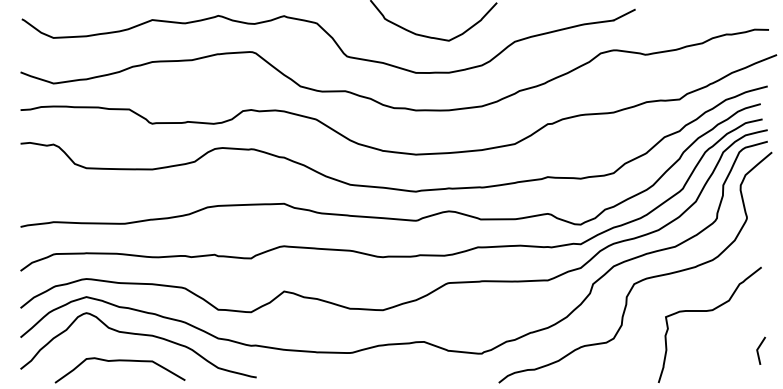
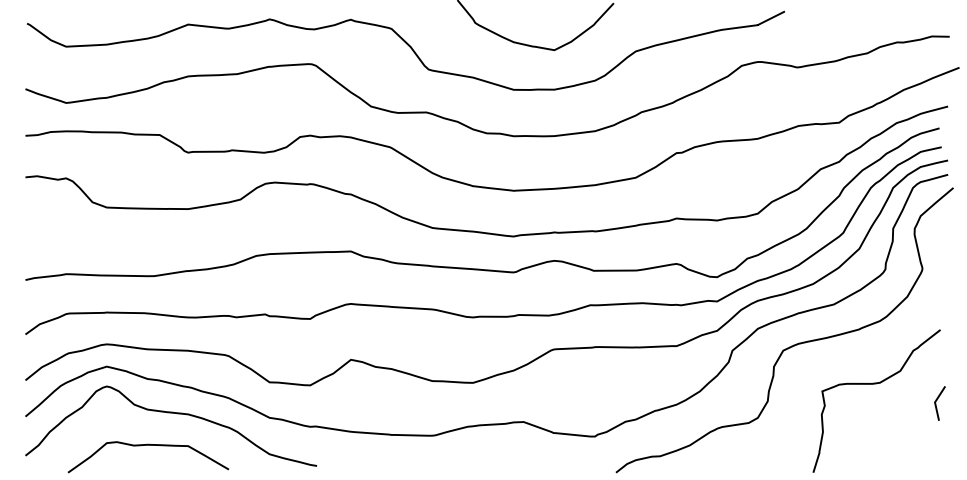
line: (758, 350) -> (936, 402), moved

